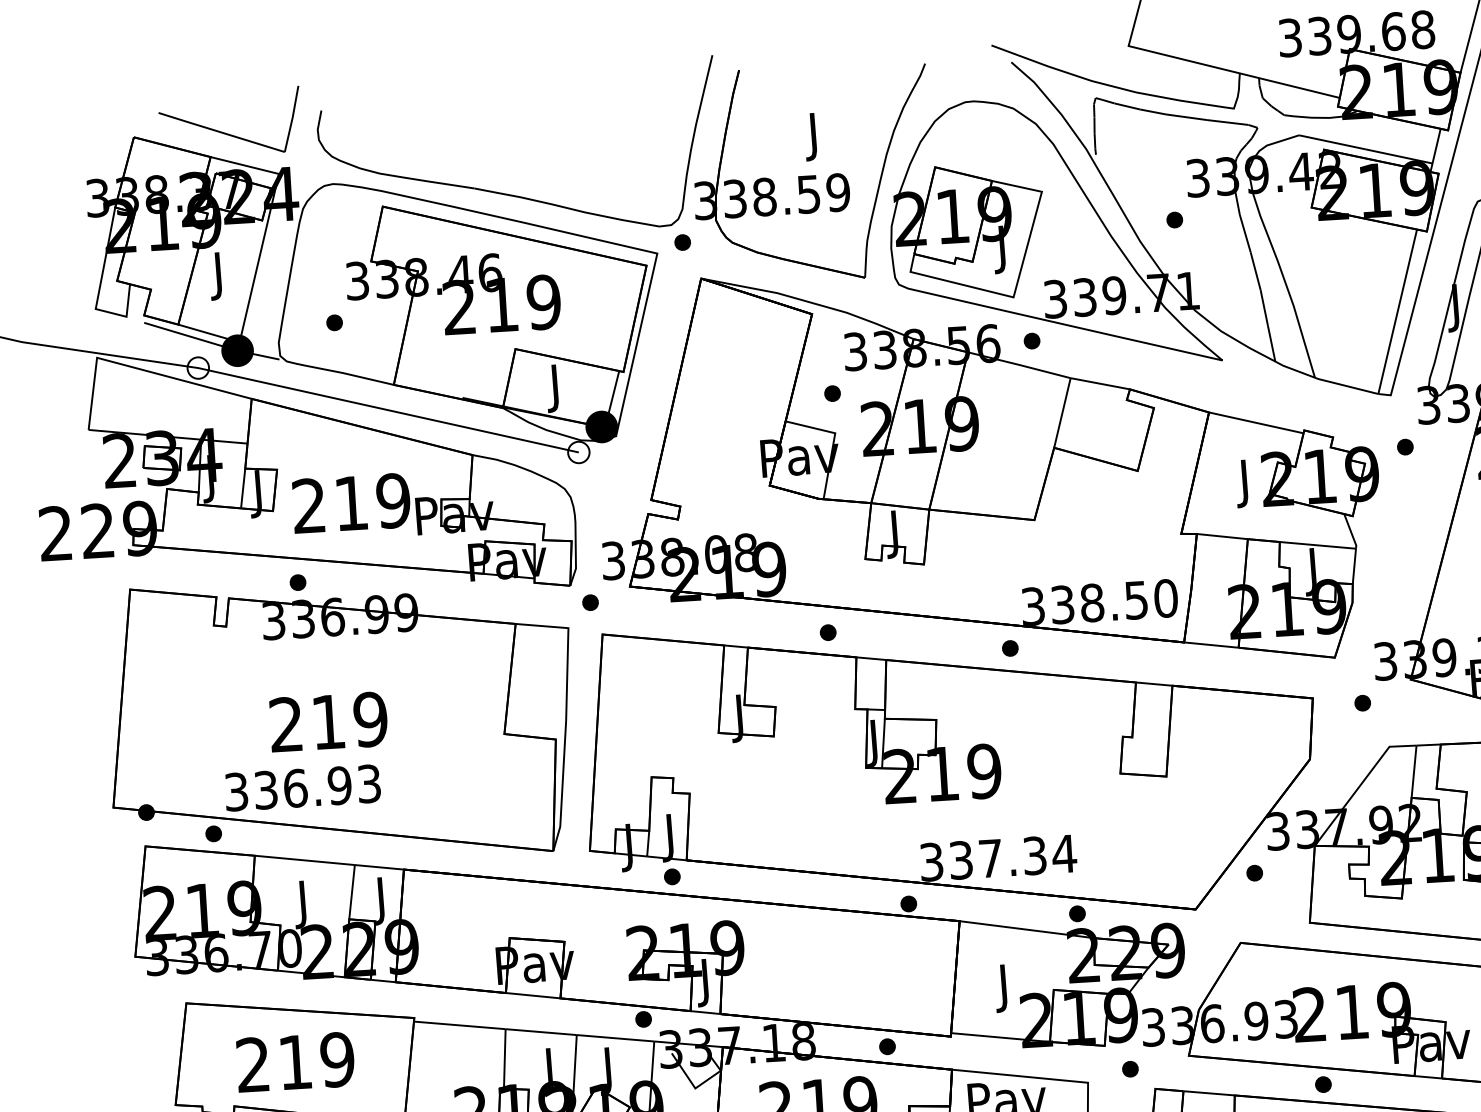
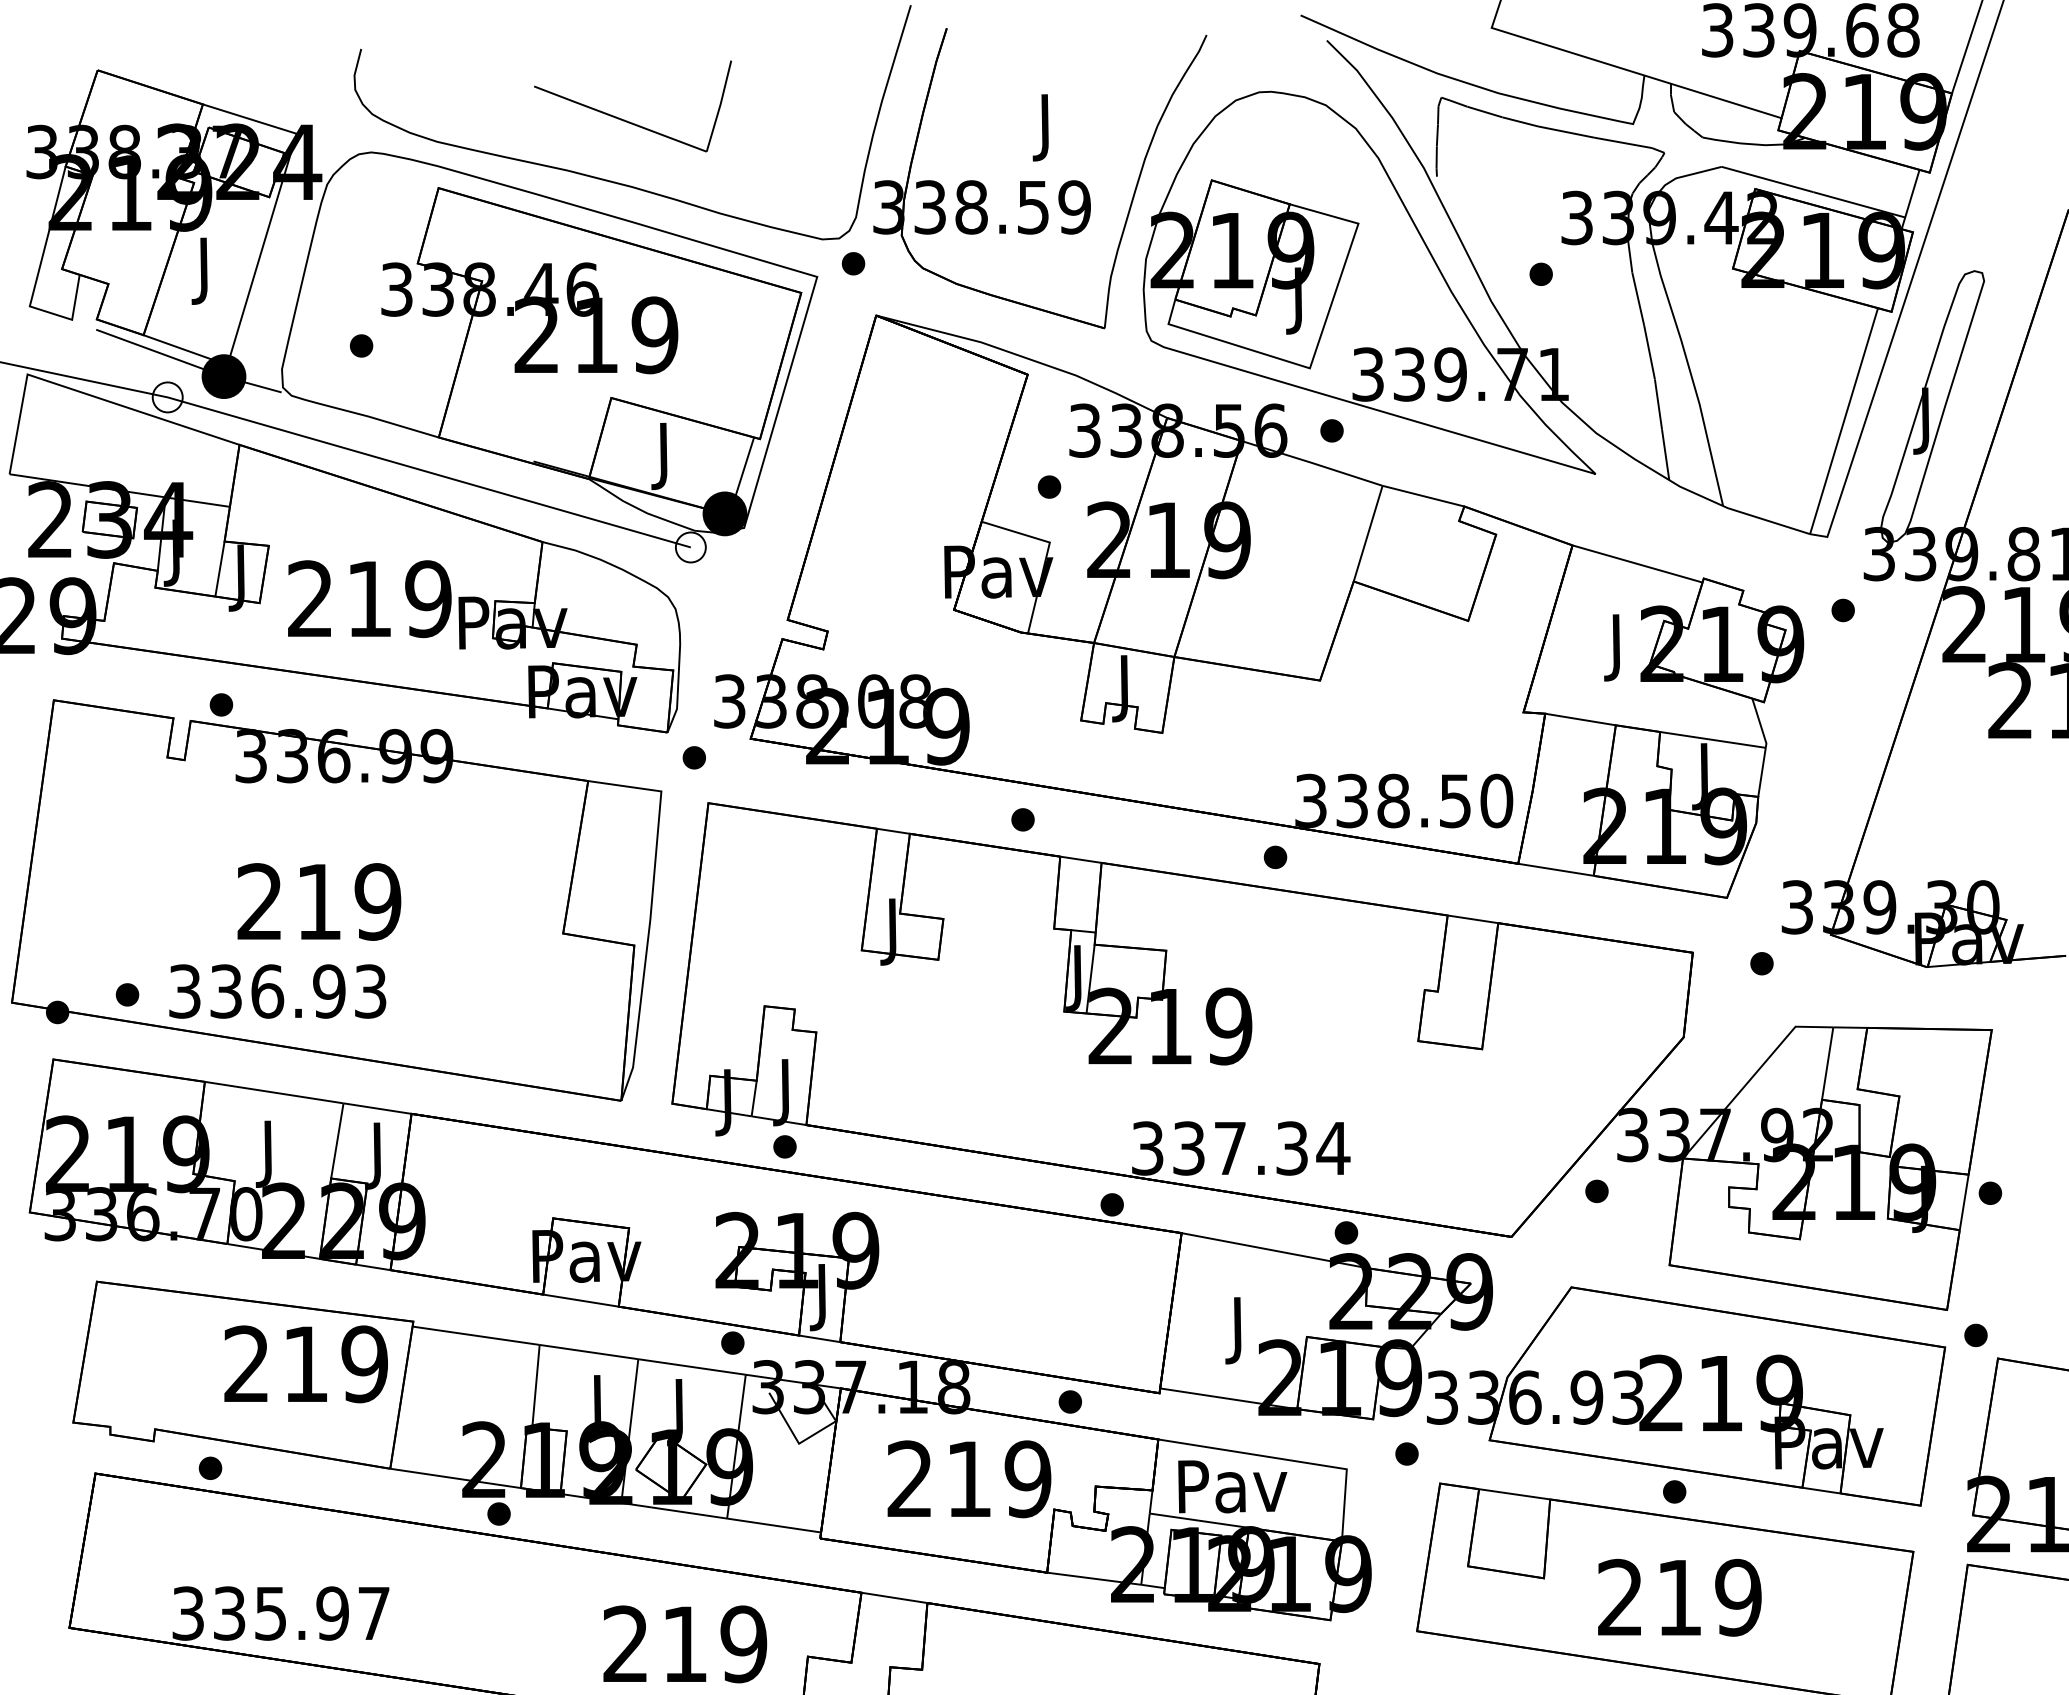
part: (226, 133) -> (627, 120), moved
part: (298, 582) -> (221, 704), moved
part: (213, 833) -> (127, 994), moved
text: (295, 1062) -> (305, 1364), moved

